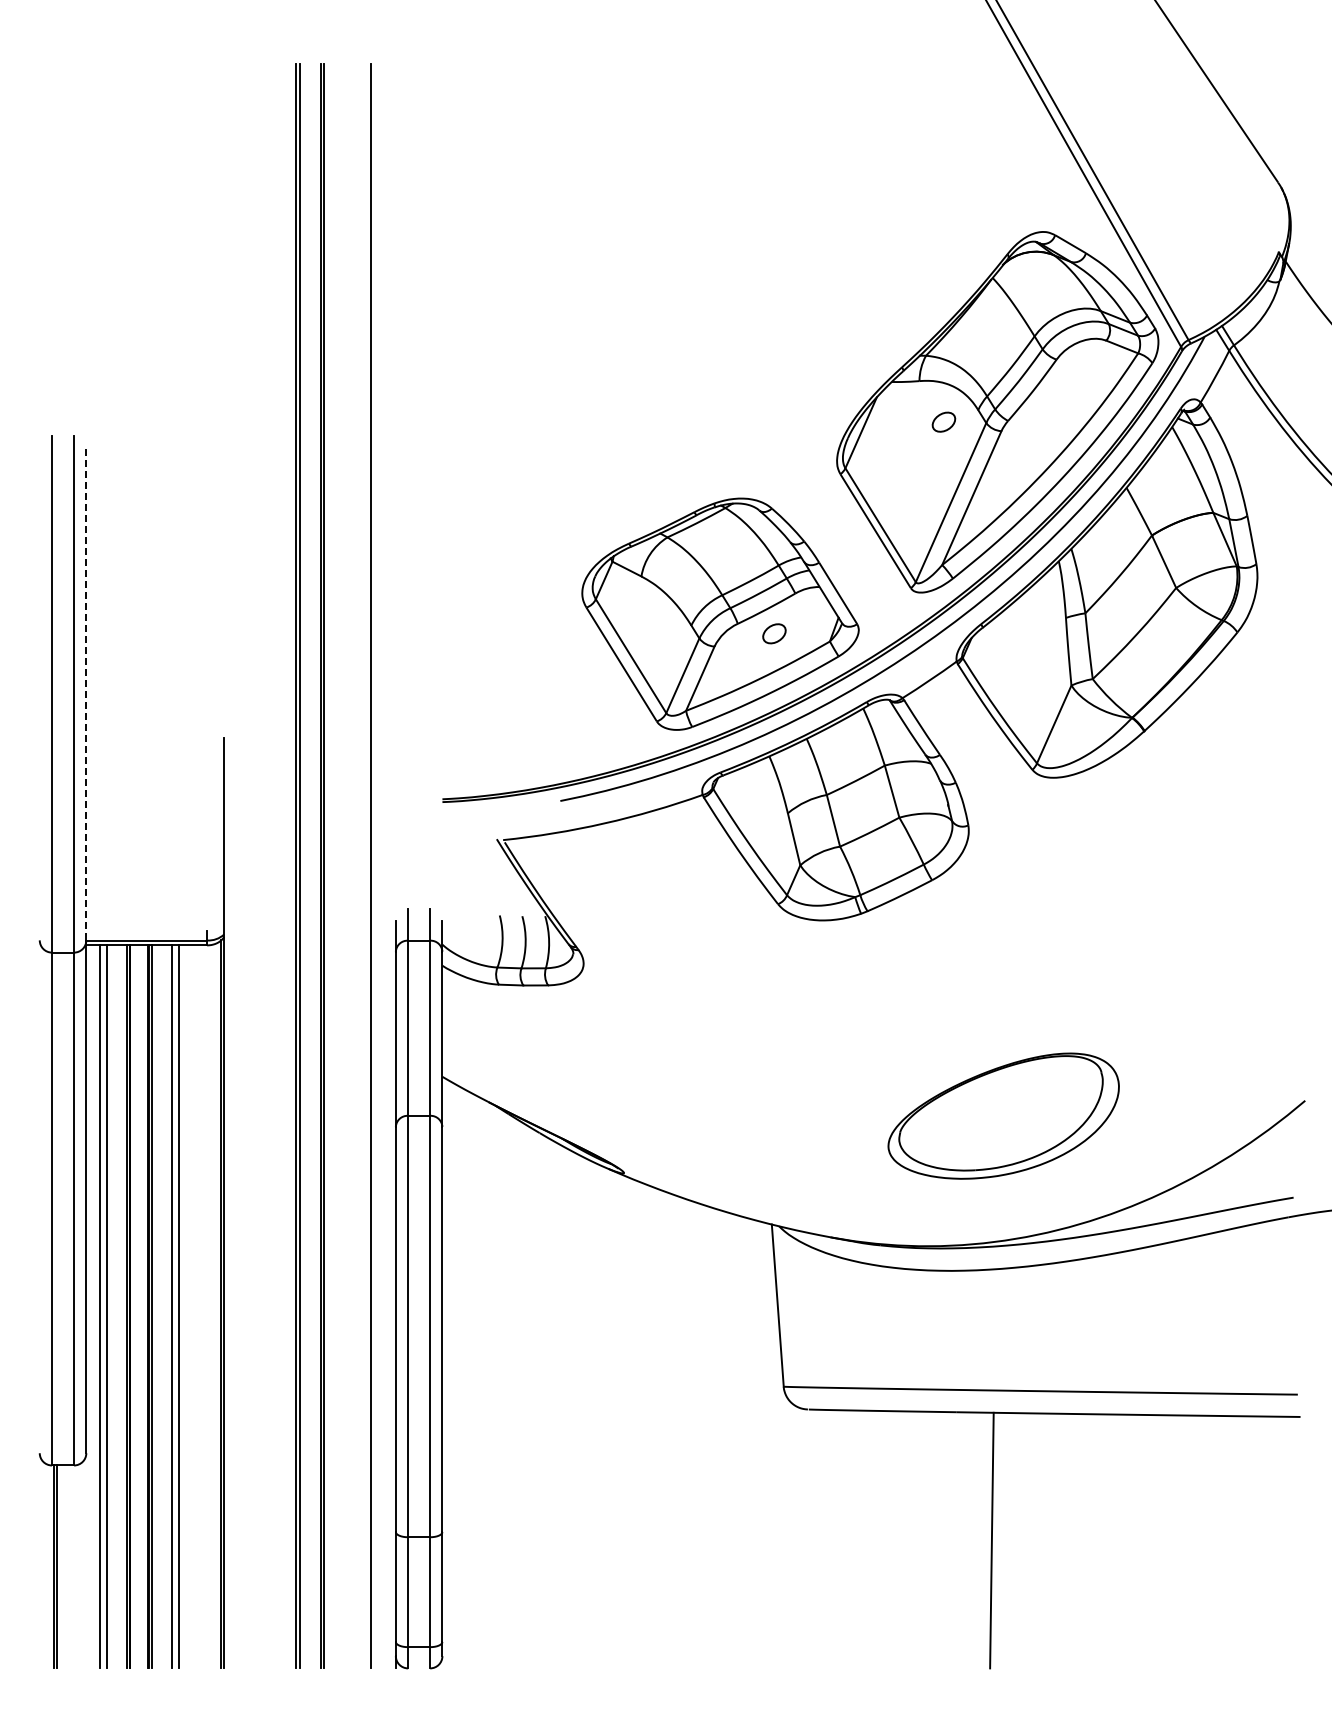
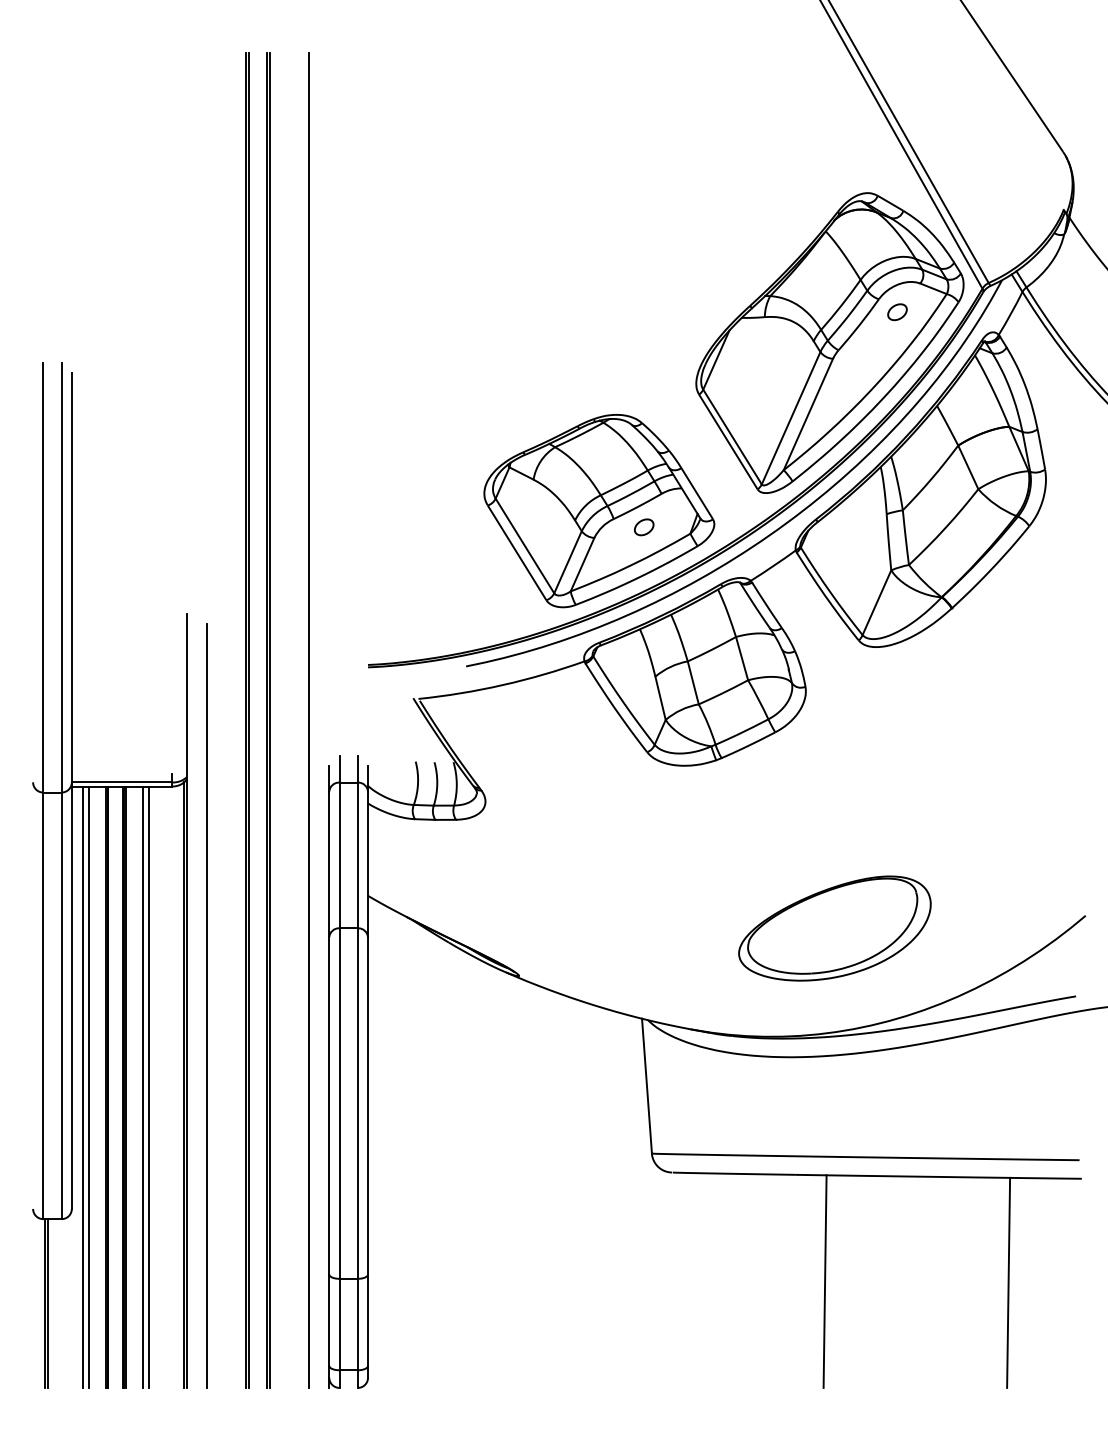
part: (943, 421) -> (897, 311), moved
line: (86, 694) -> (71, 577), dashed -> solid
line: (248, 1209) -> (206, 1006), added
line: (1212, 1541) -> (1008, 1282), added

